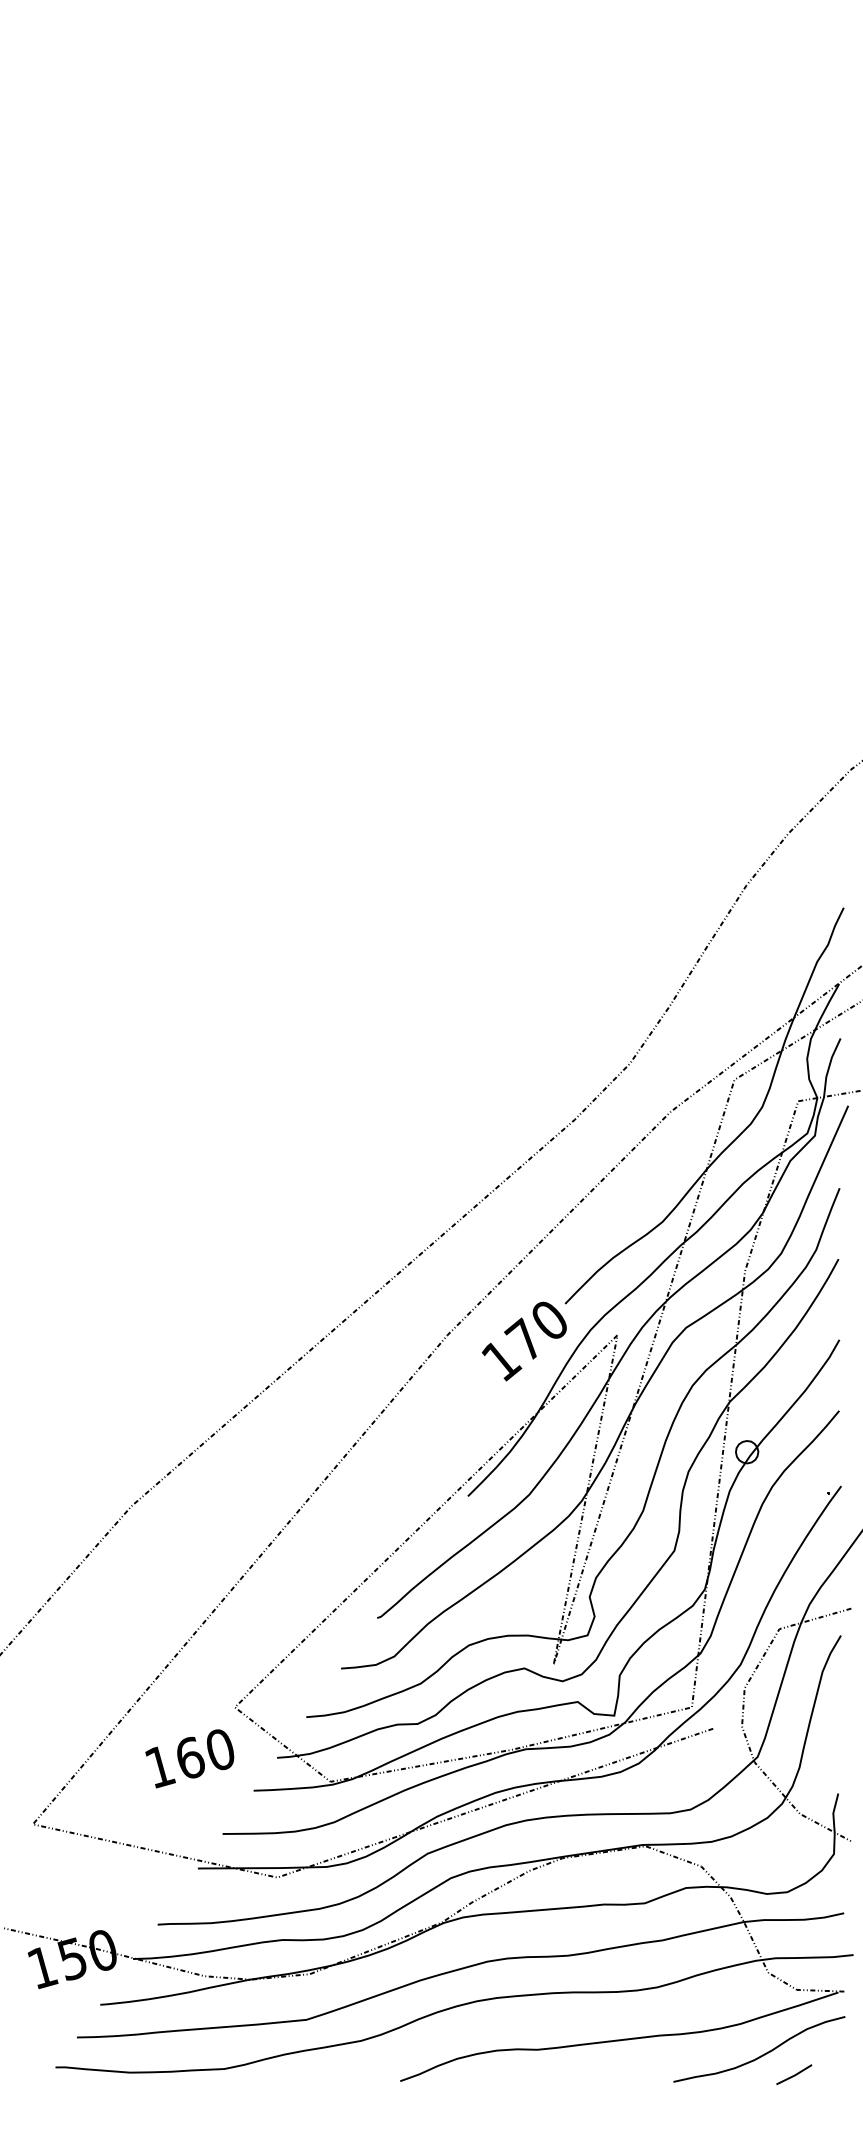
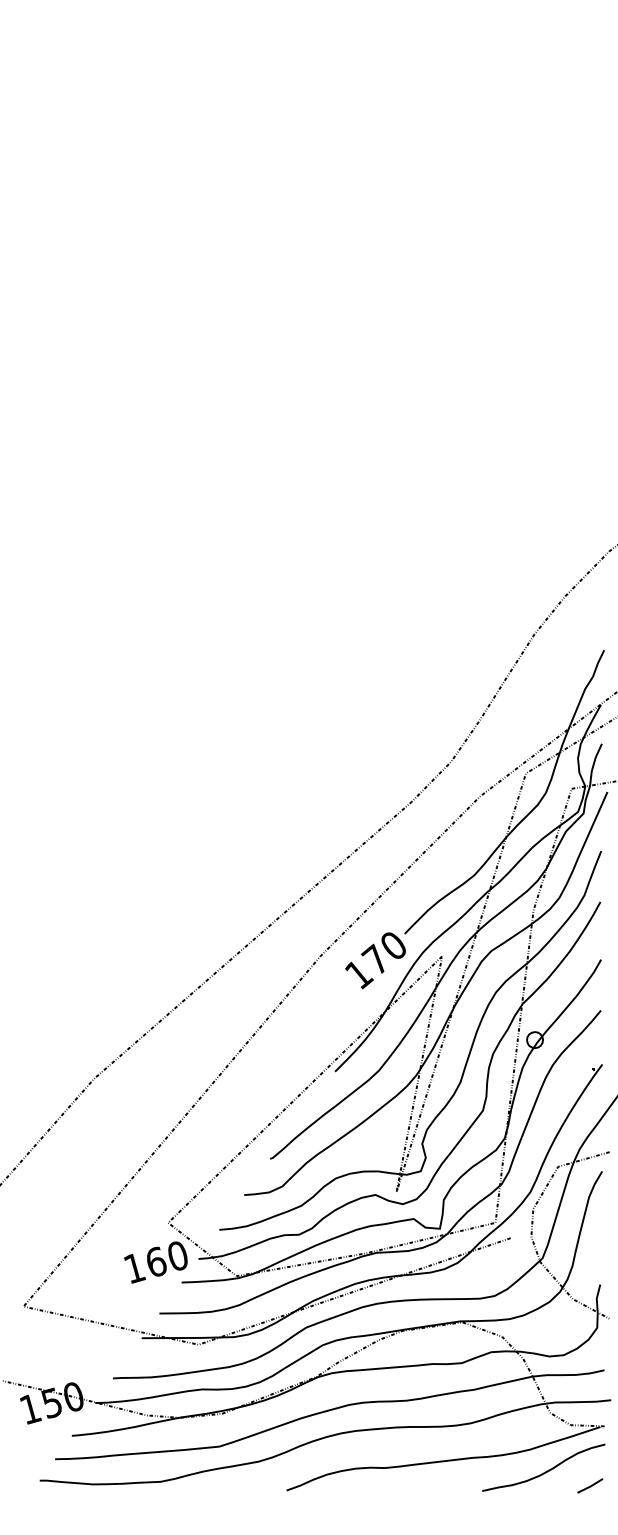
text: (189, 1758) -> (155, 1262), moved
line: (794, 2074) -> (590, 1485), moved

